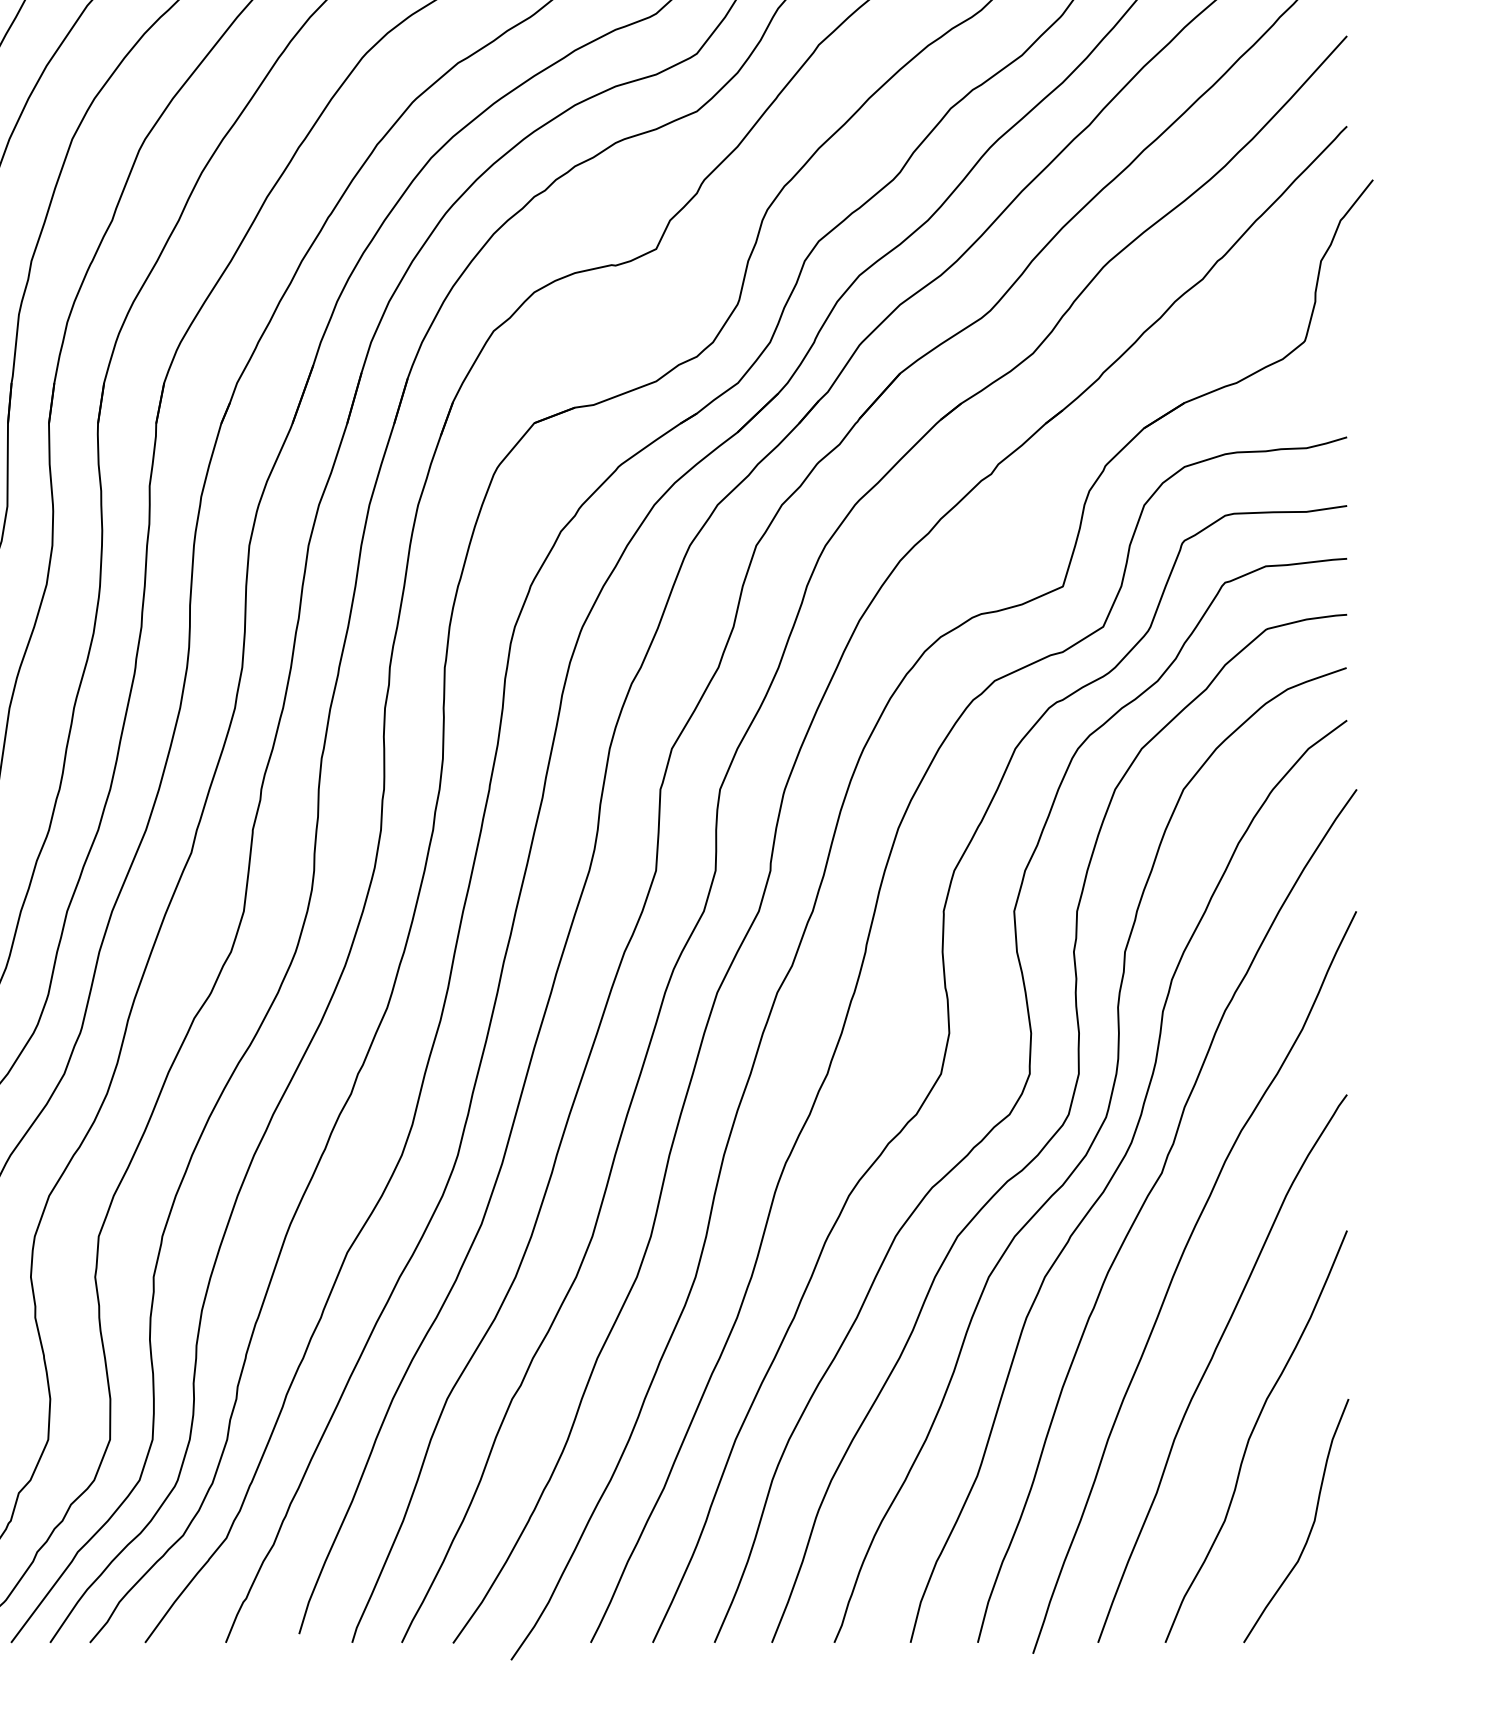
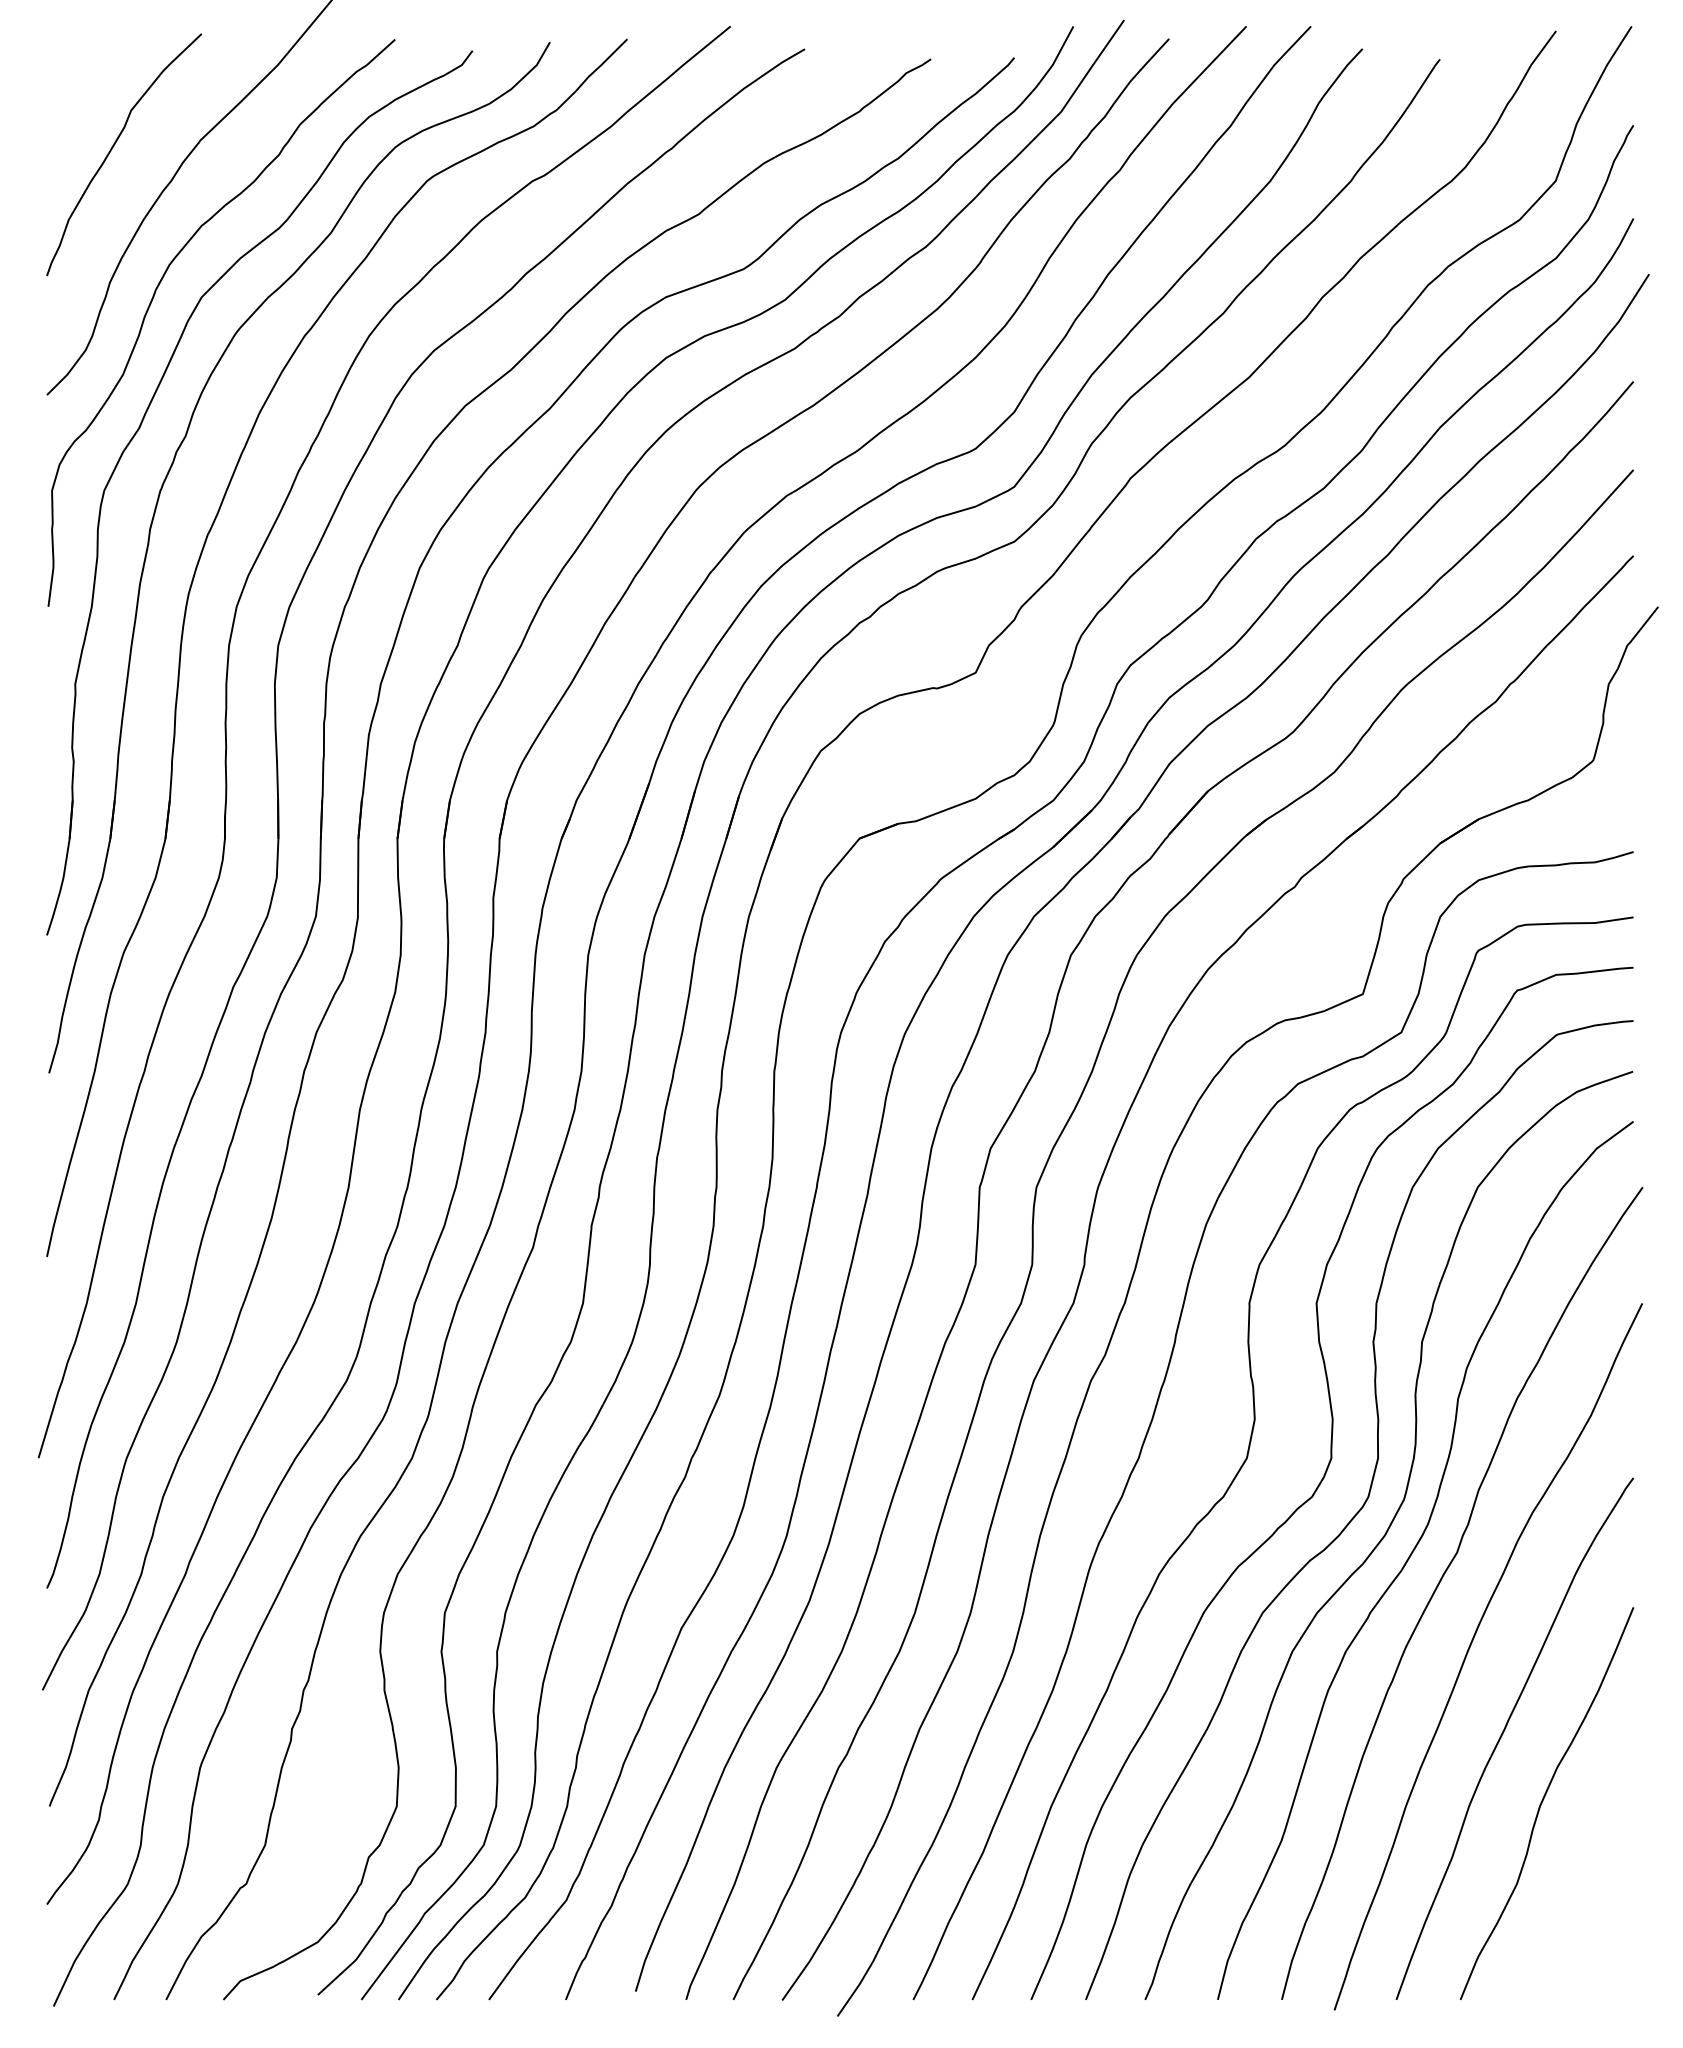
curve: (1311, 1525) -> (1599, 1888), removed

